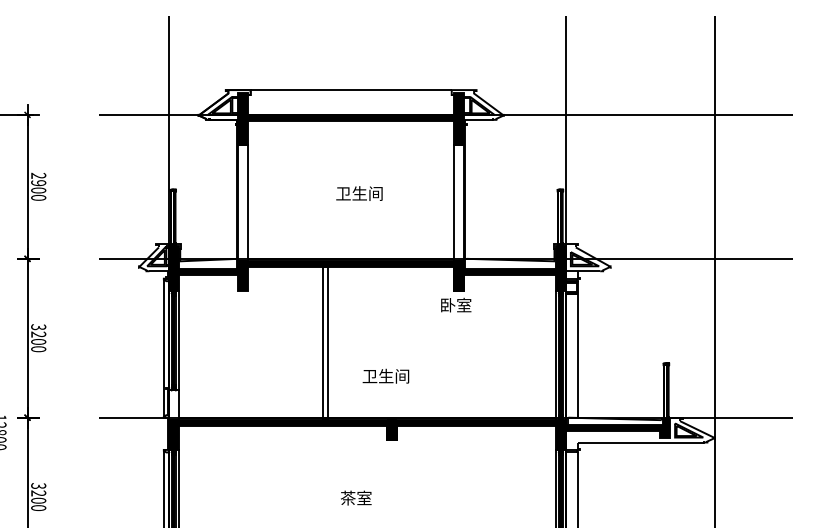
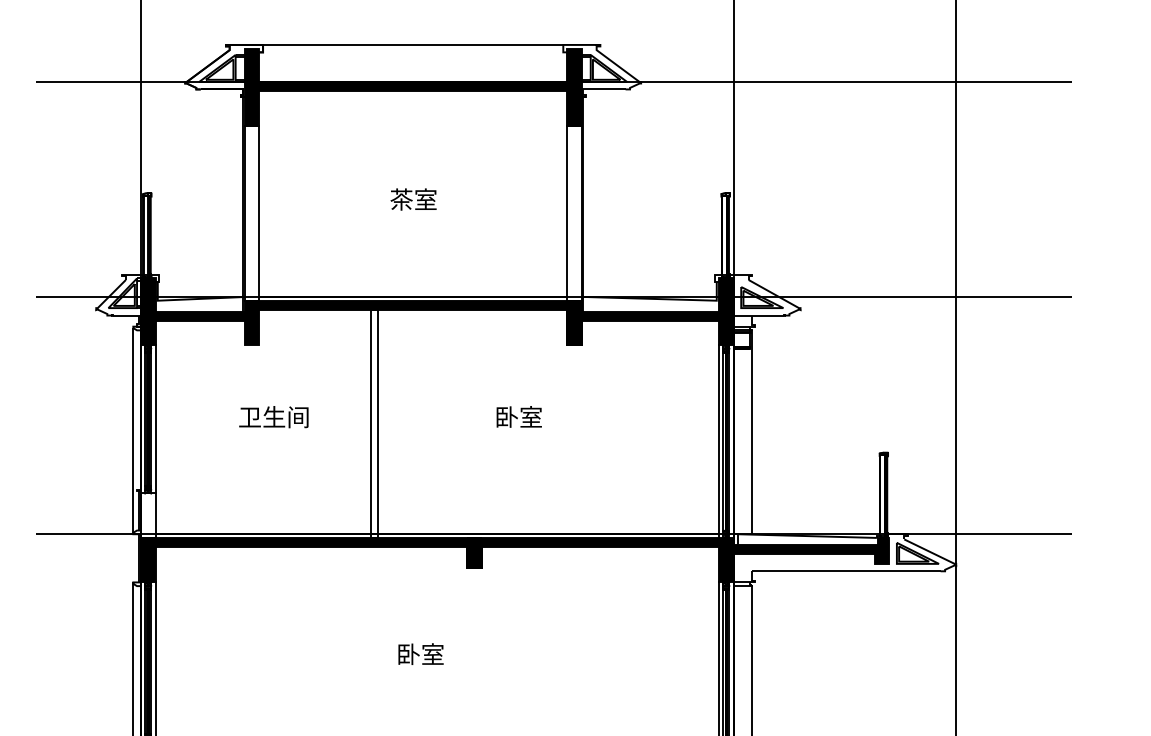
text: (359, 193) -> (425, 199), 卫生间 -> 茶室
text: (456, 304) -> (519, 415), moved
text: (385, 375) -> (273, 415), moved
text: (347, 497) -> (407, 653), 茶室 -> 卧室

